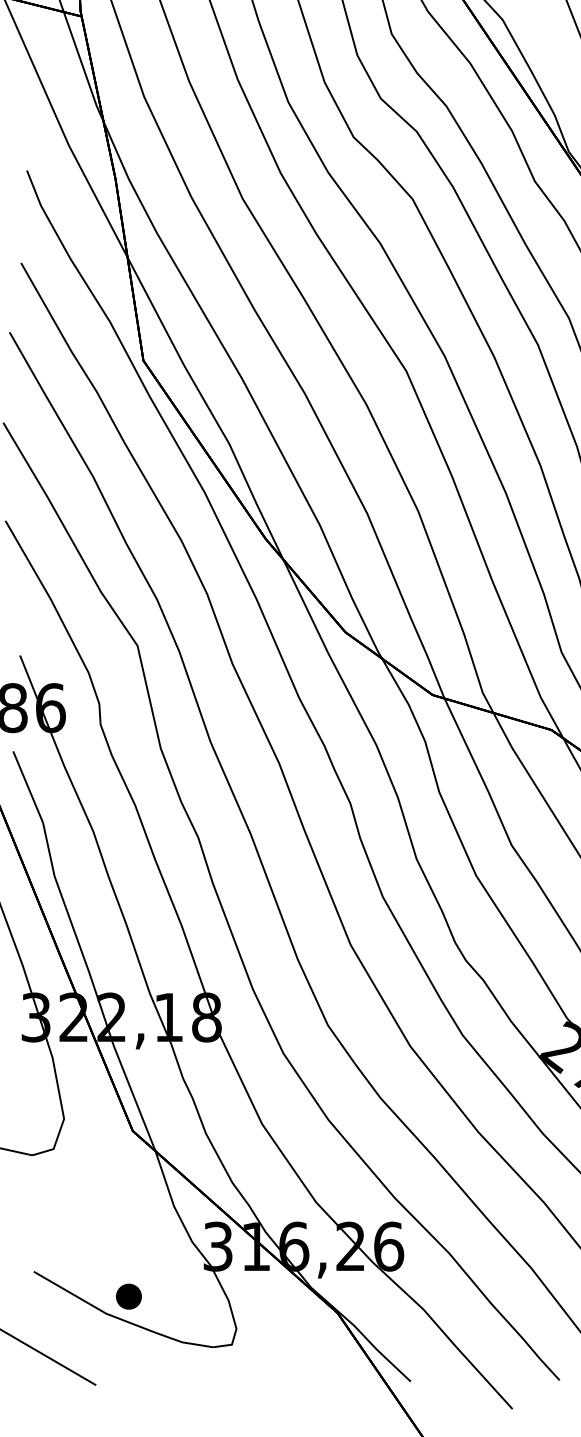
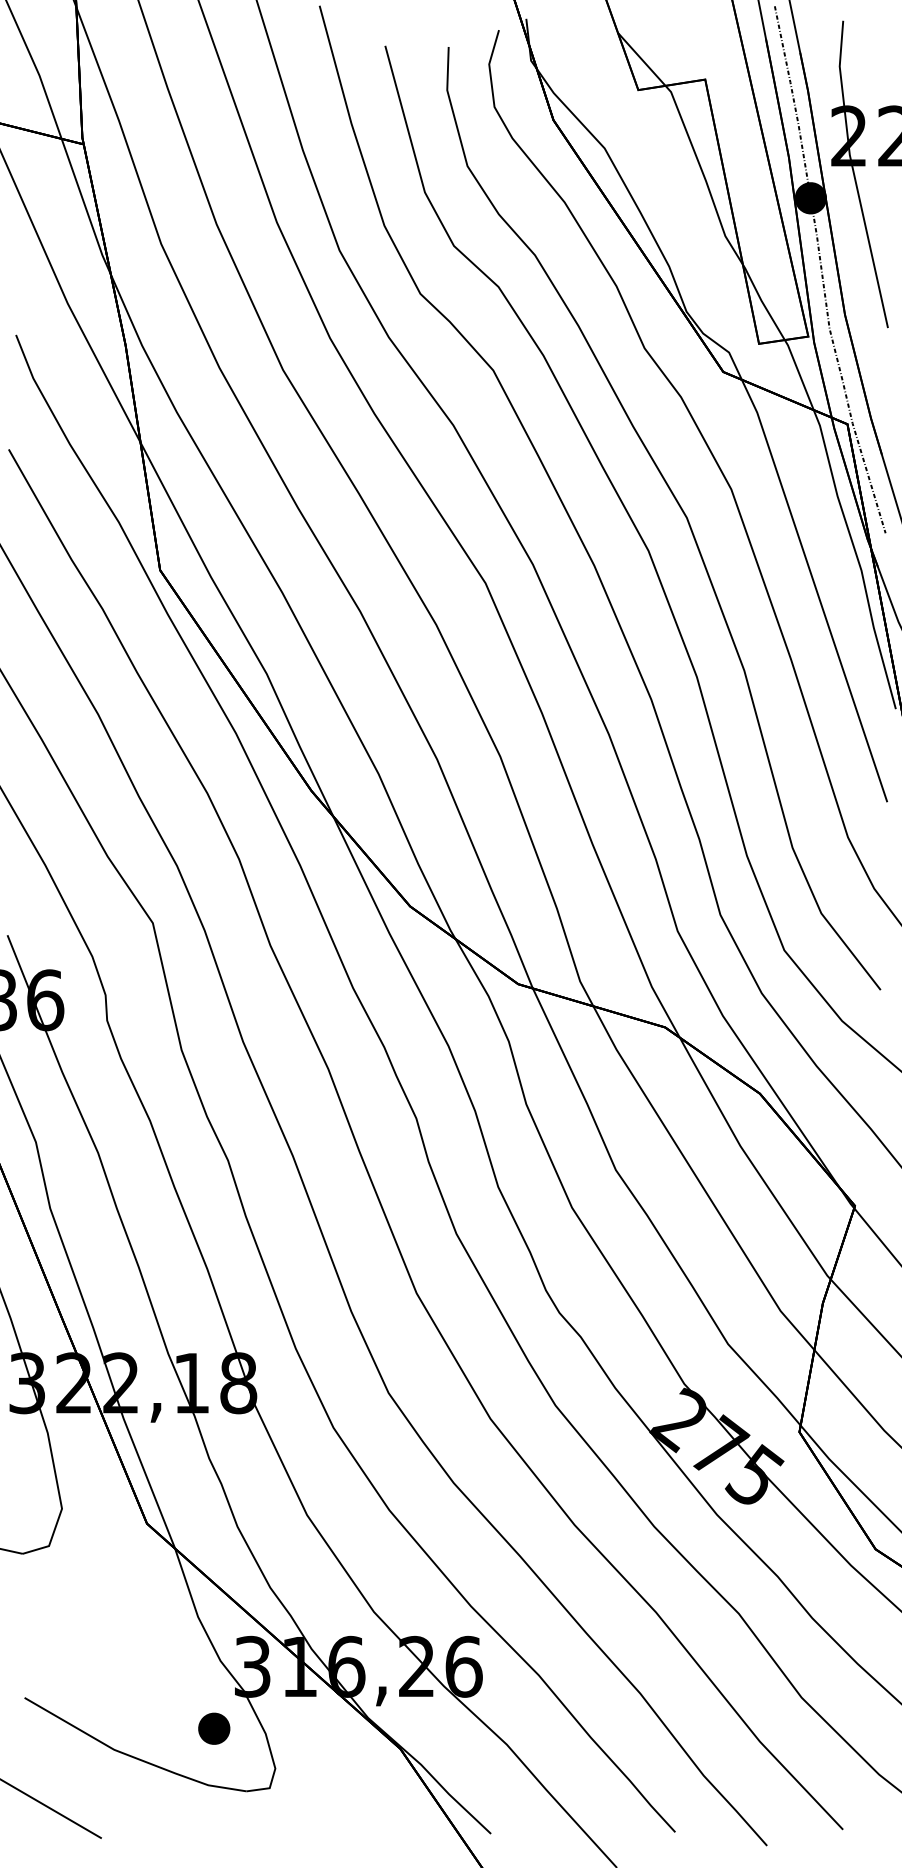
part: (129, 1296) -> (214, 1728), moved

